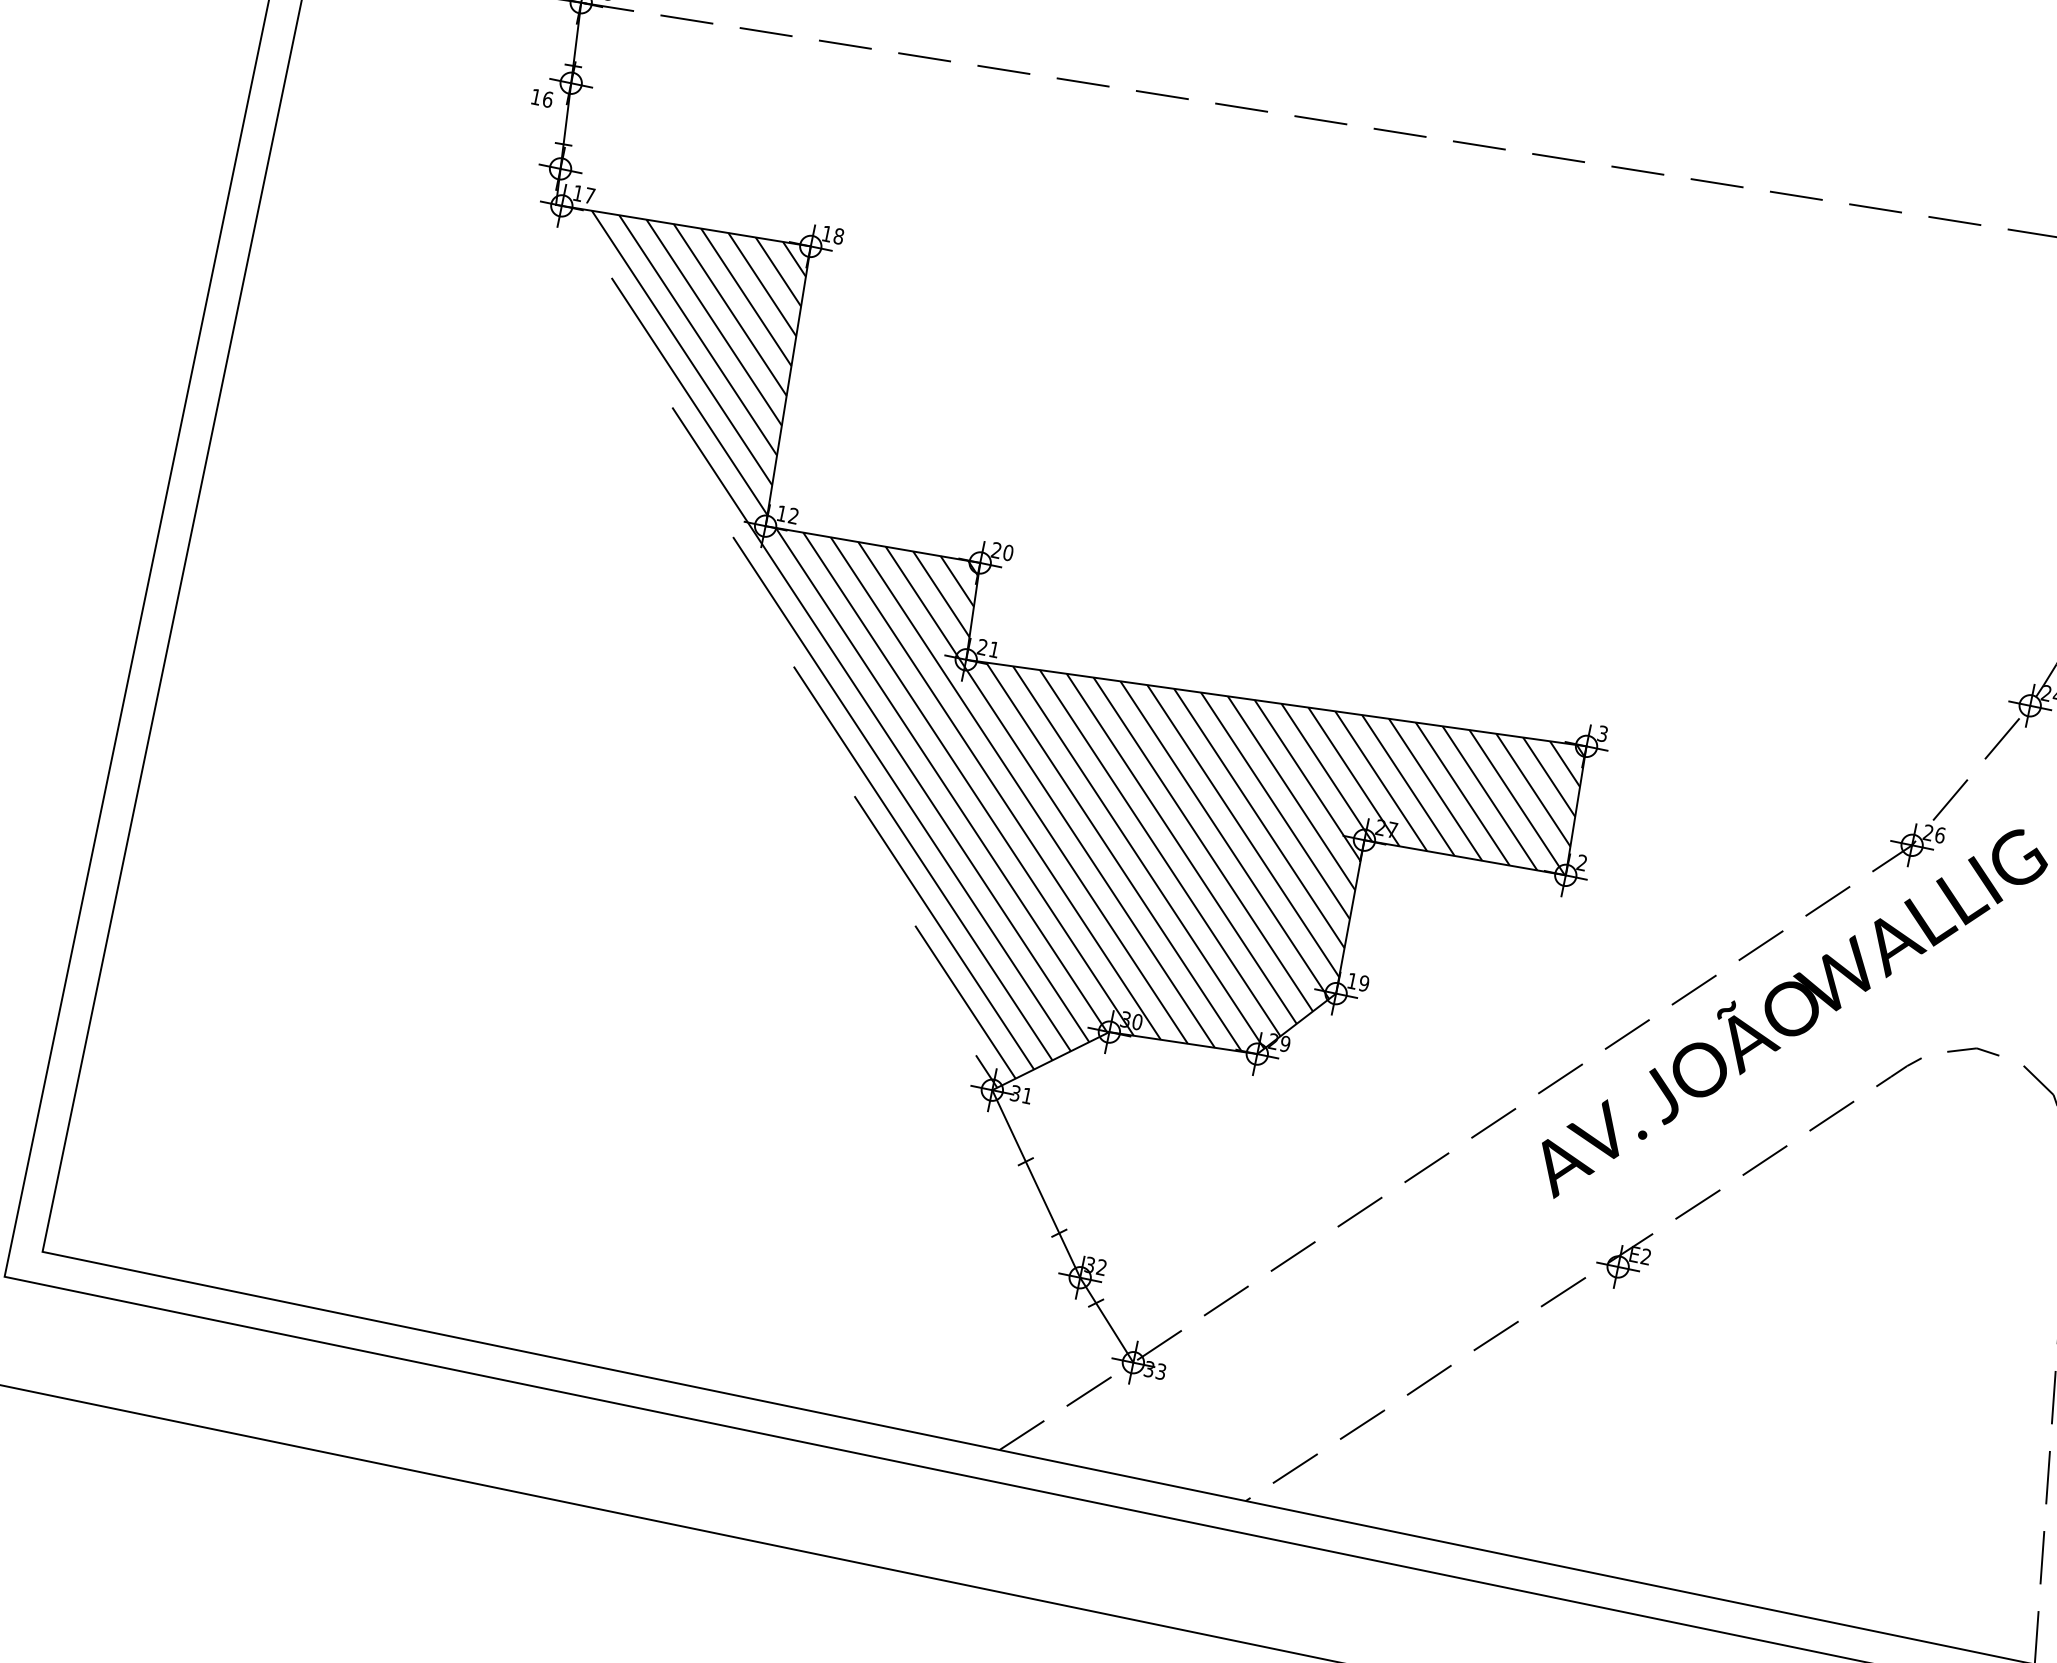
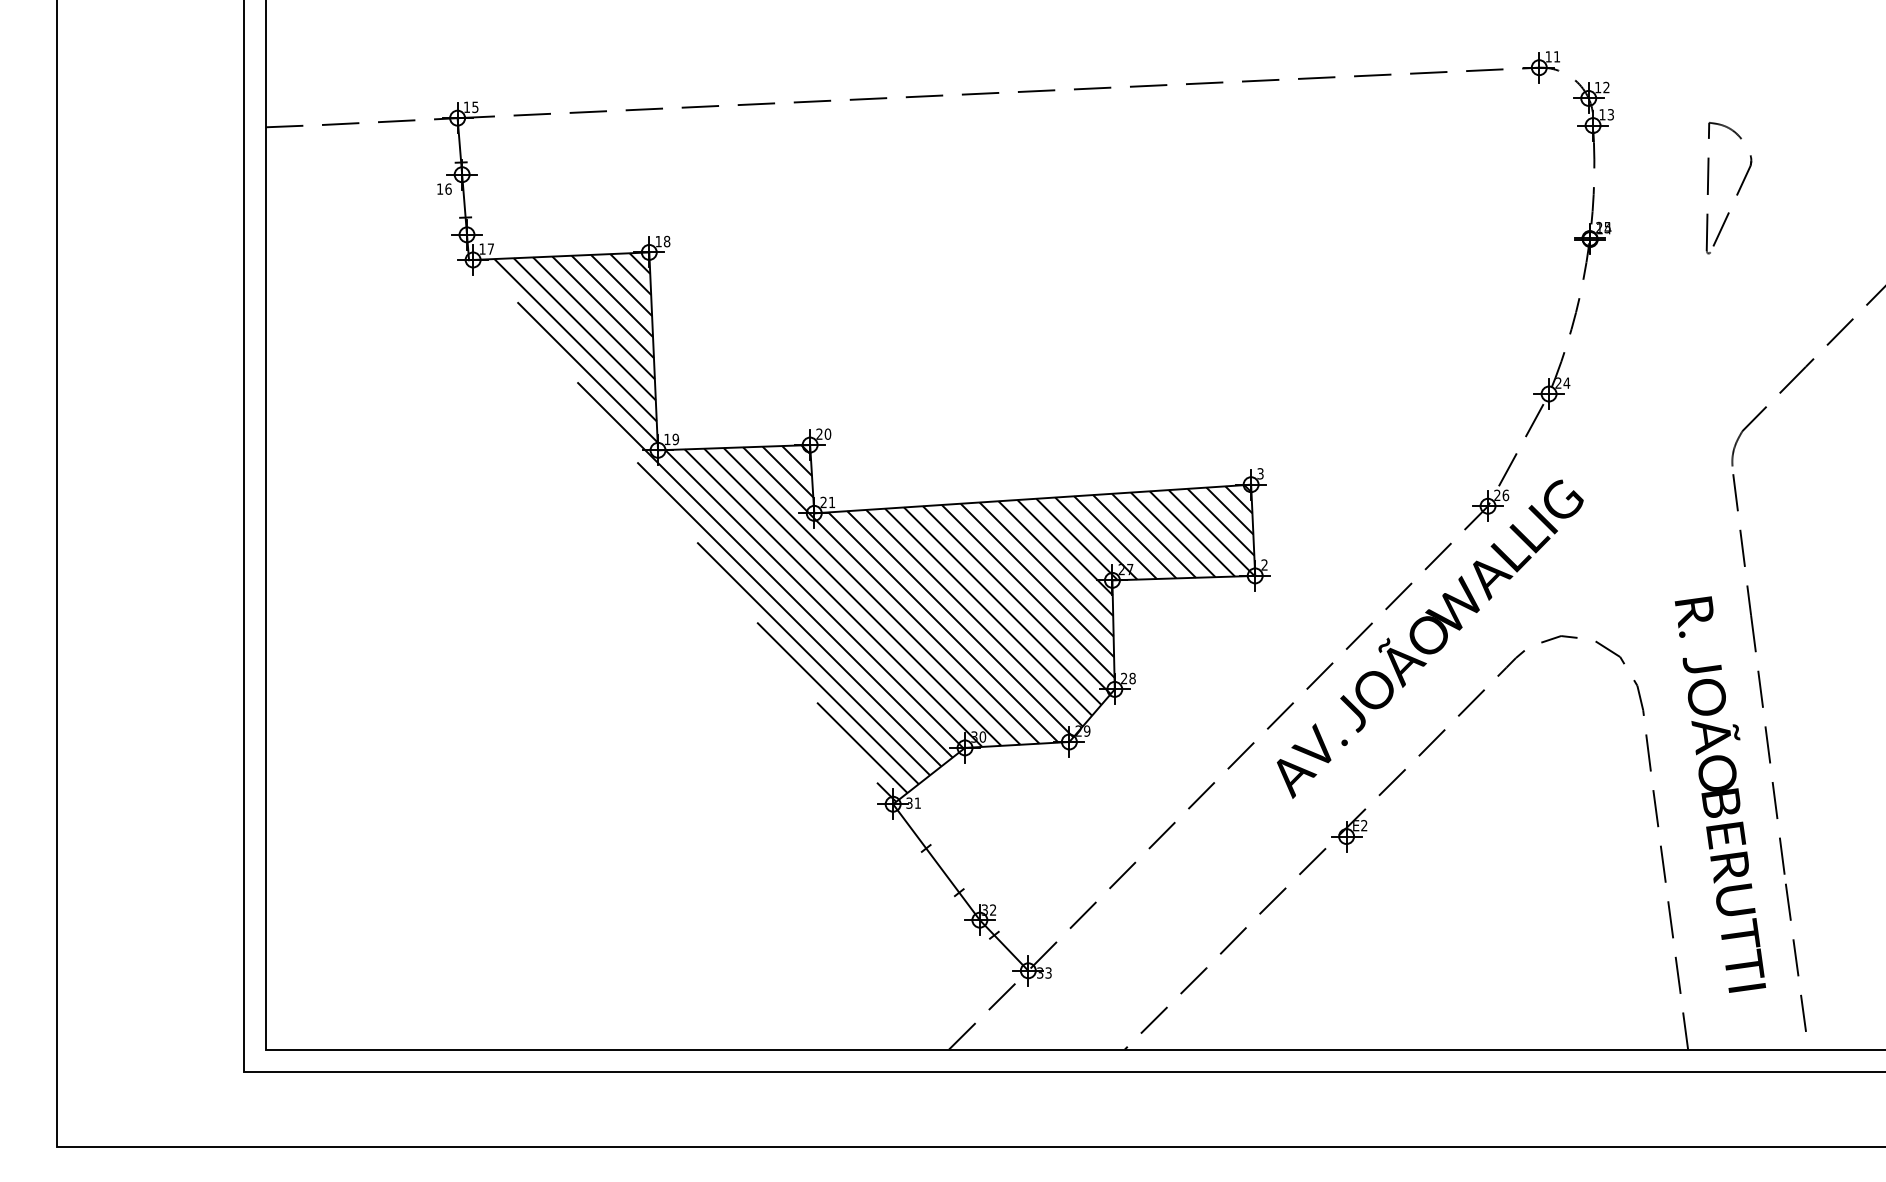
text: (793, 516) -> (675, 439), 12 -> 19
text: (1358, 982) -> (1128, 678), 19 -> 28

